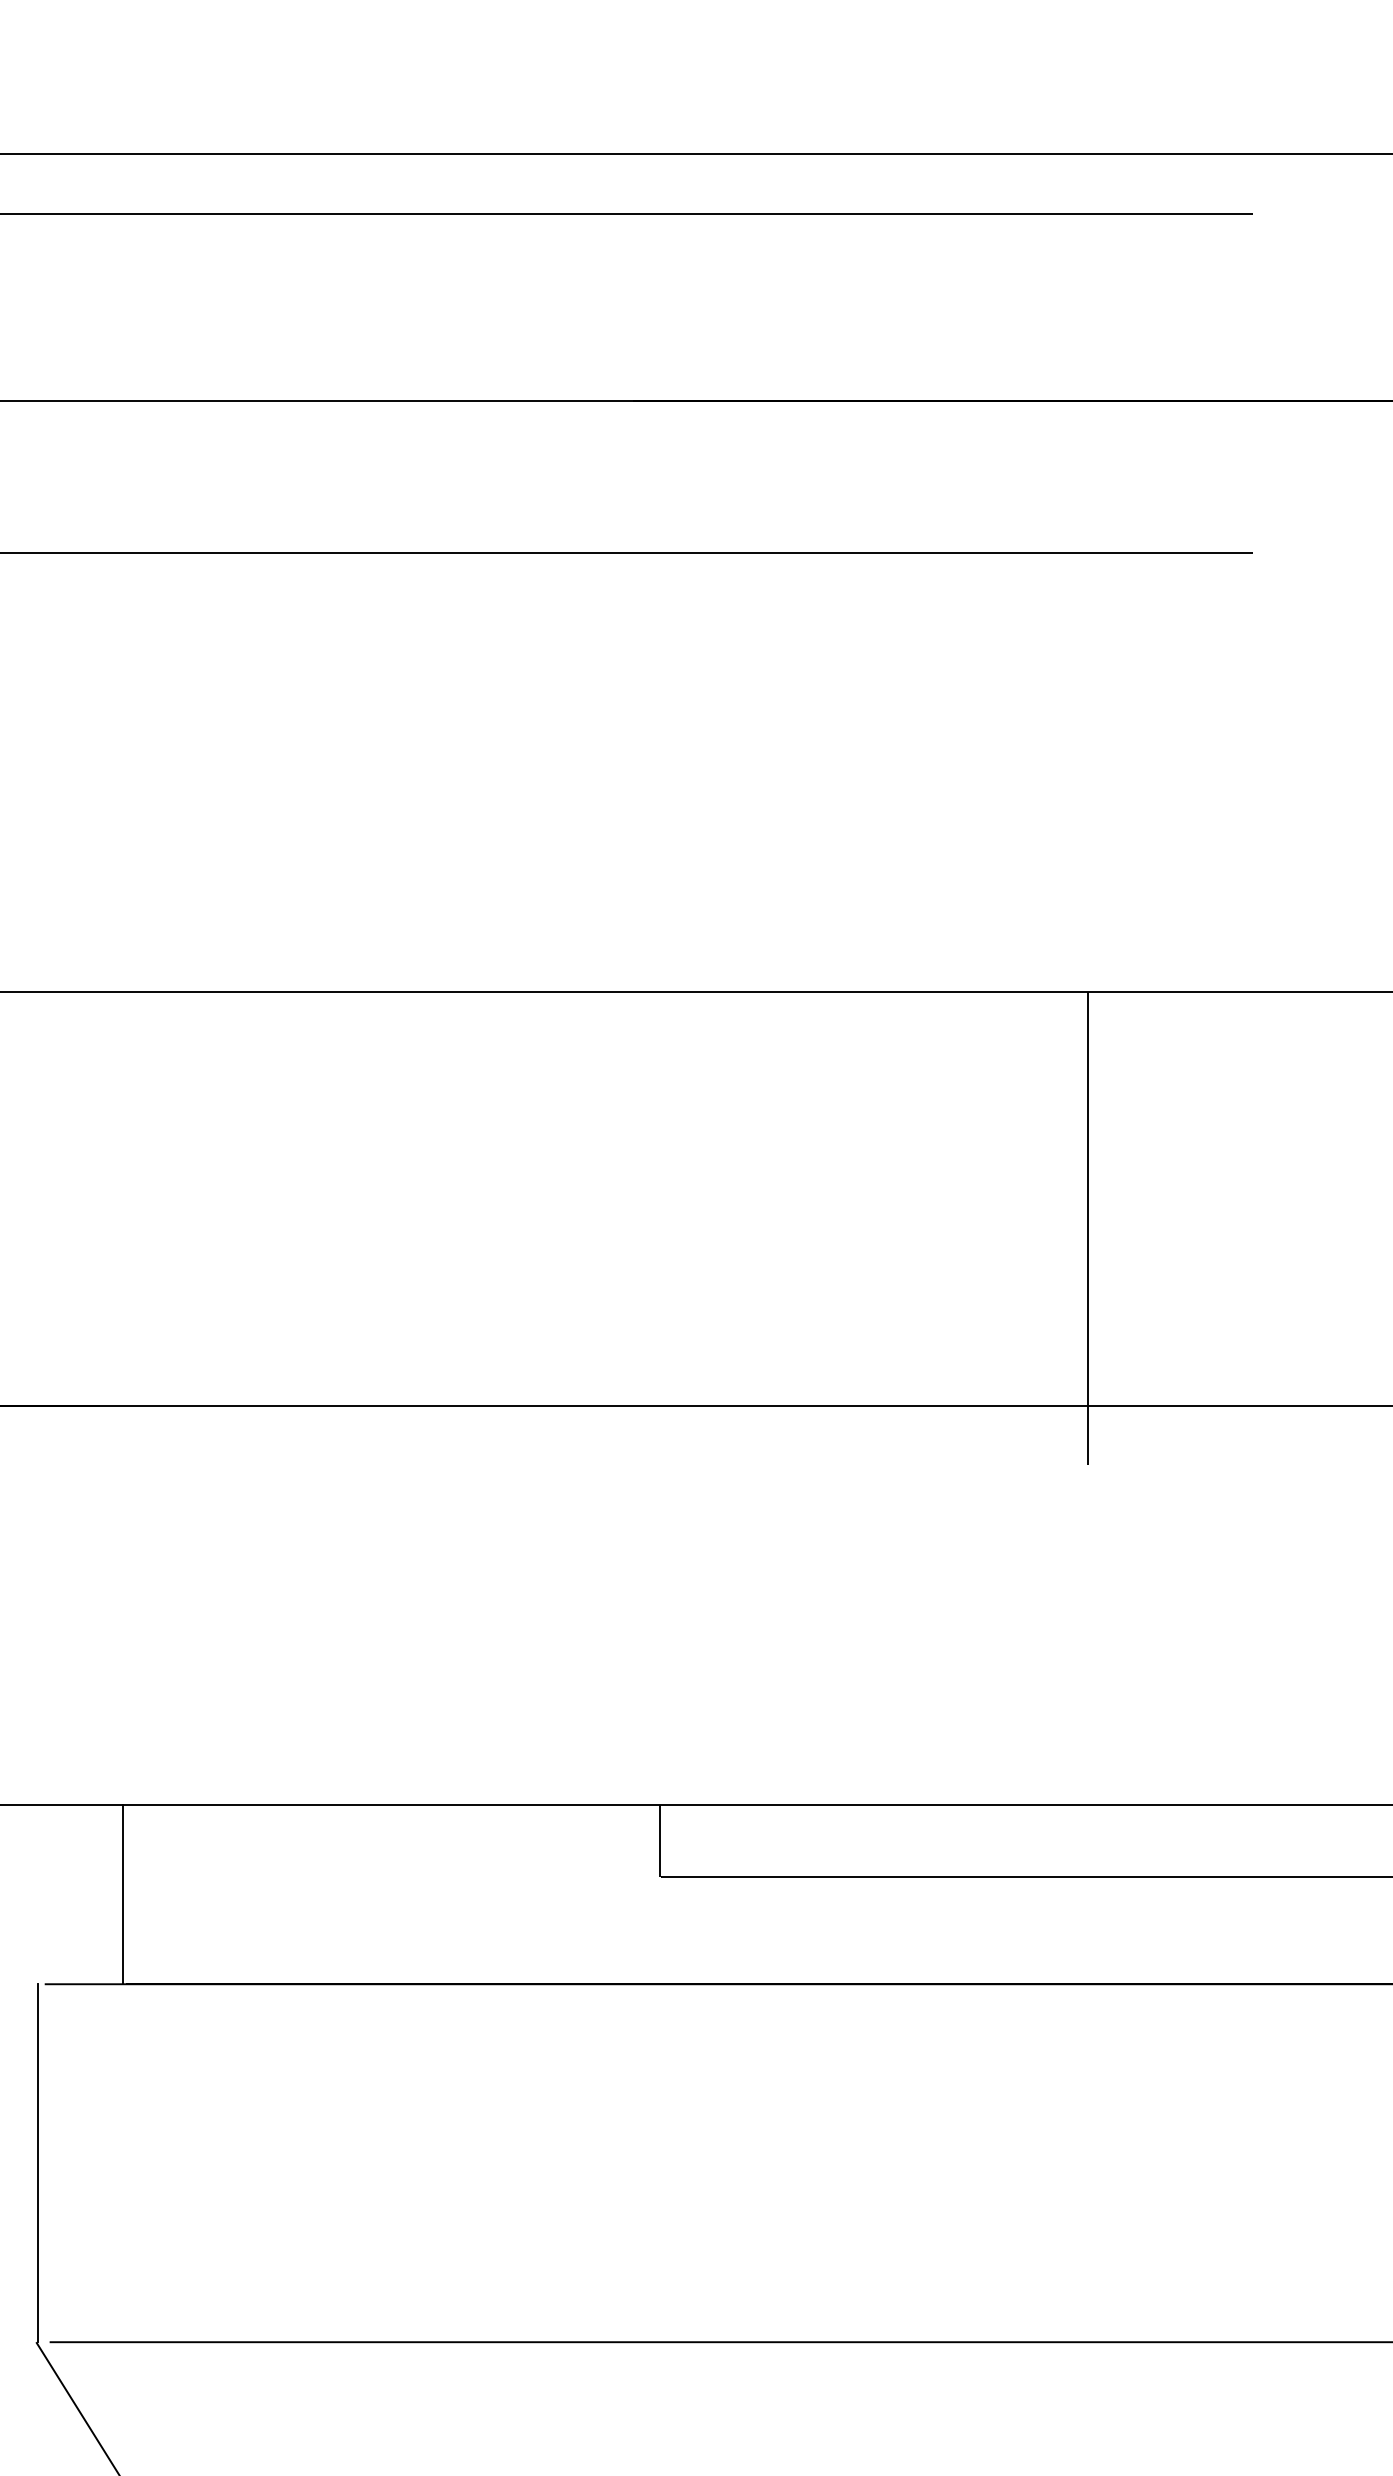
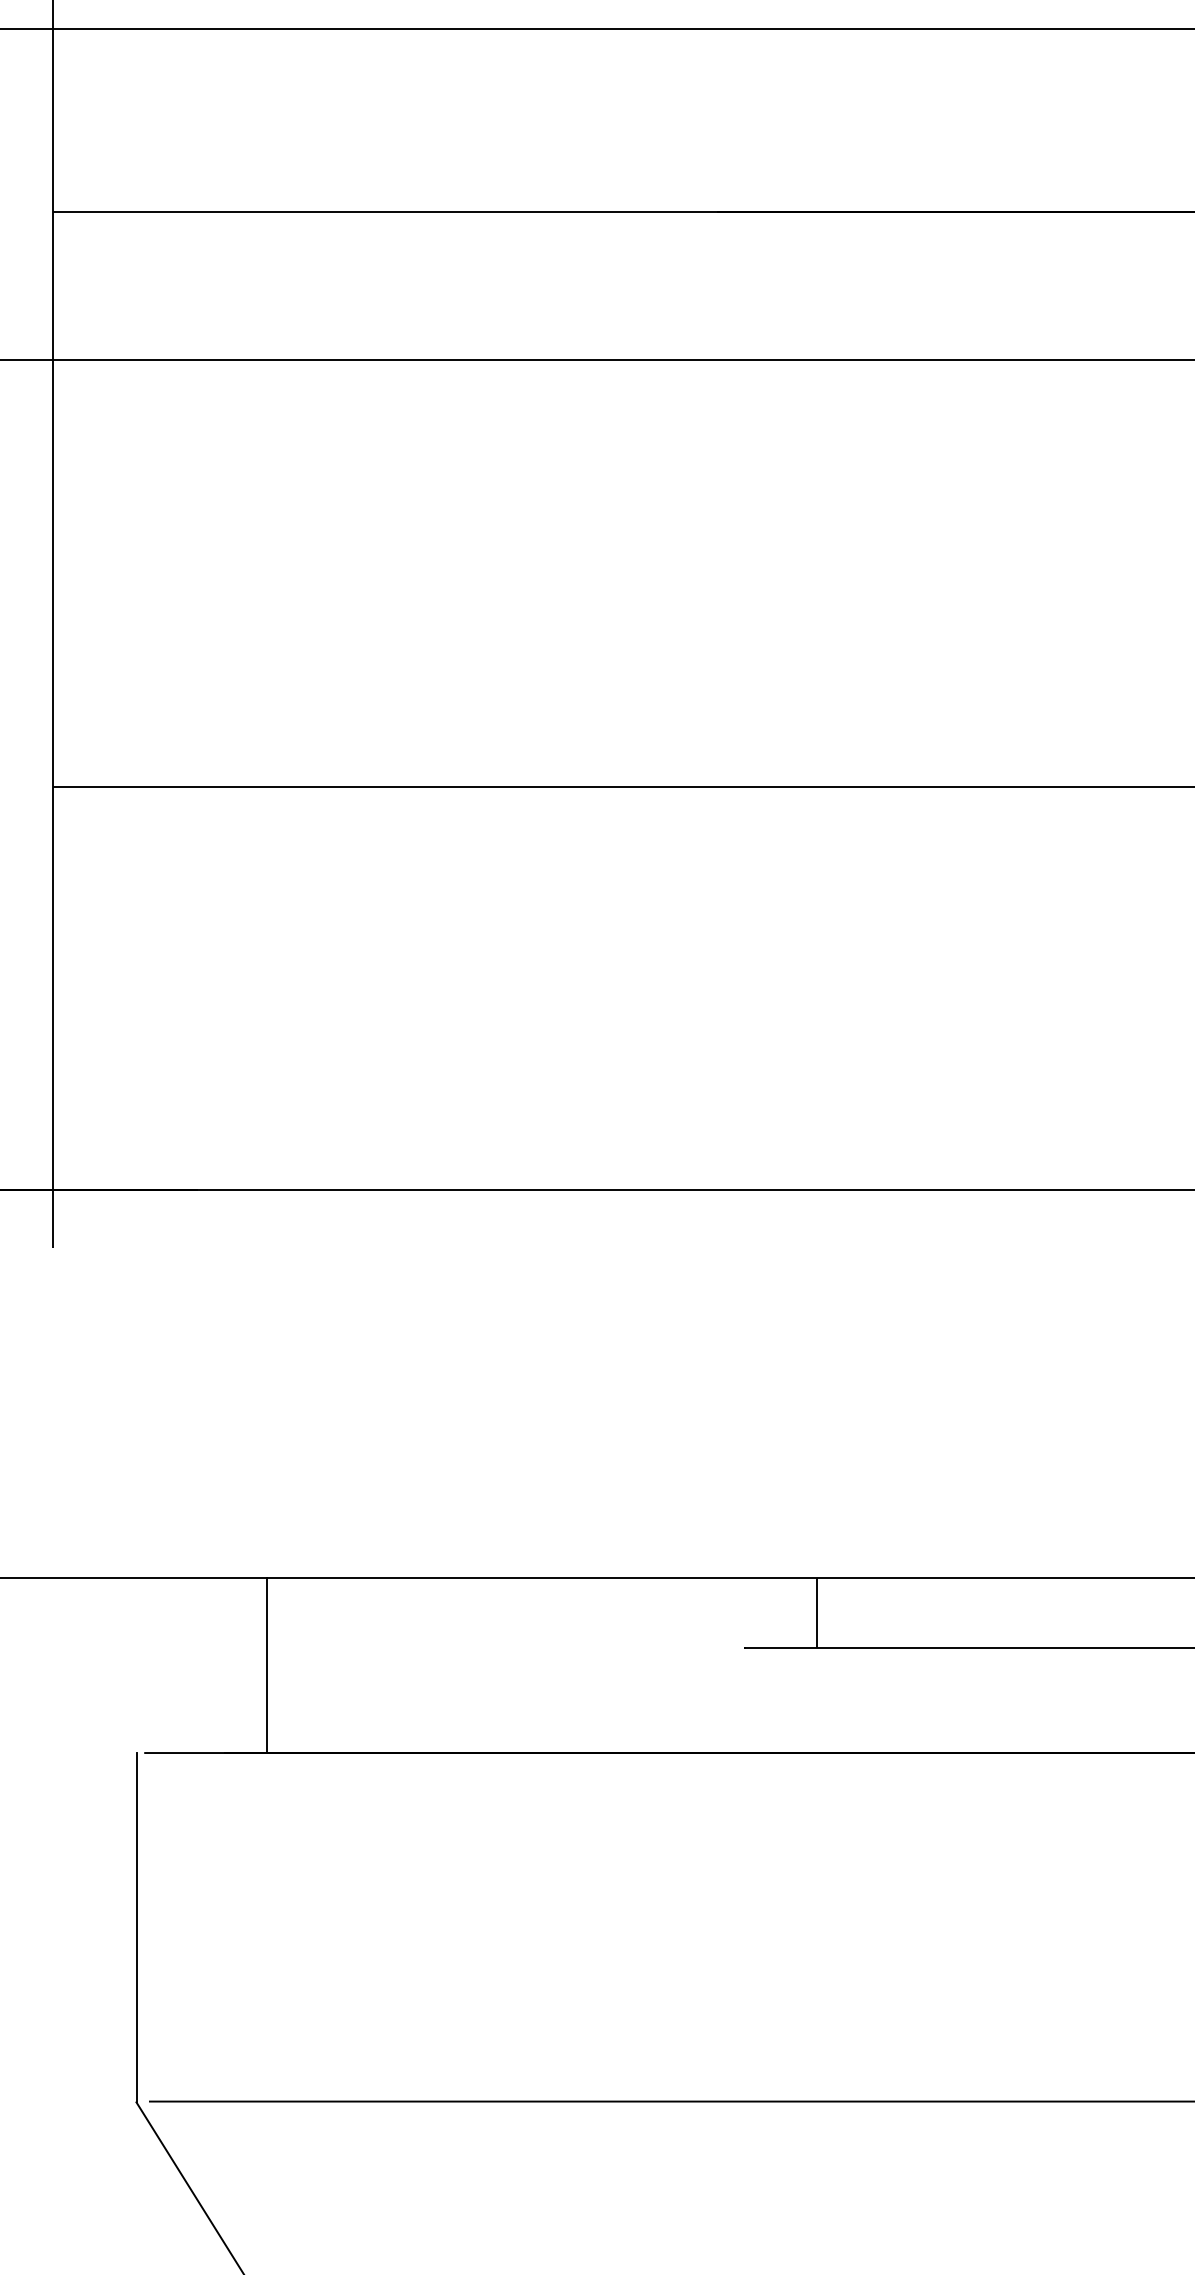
line: (1088, 1228) -> (1160, 1017), removed
line: (659, 1840) -> (816, 1613), moved
line: (123, 1894) -> (267, 1665), moved

